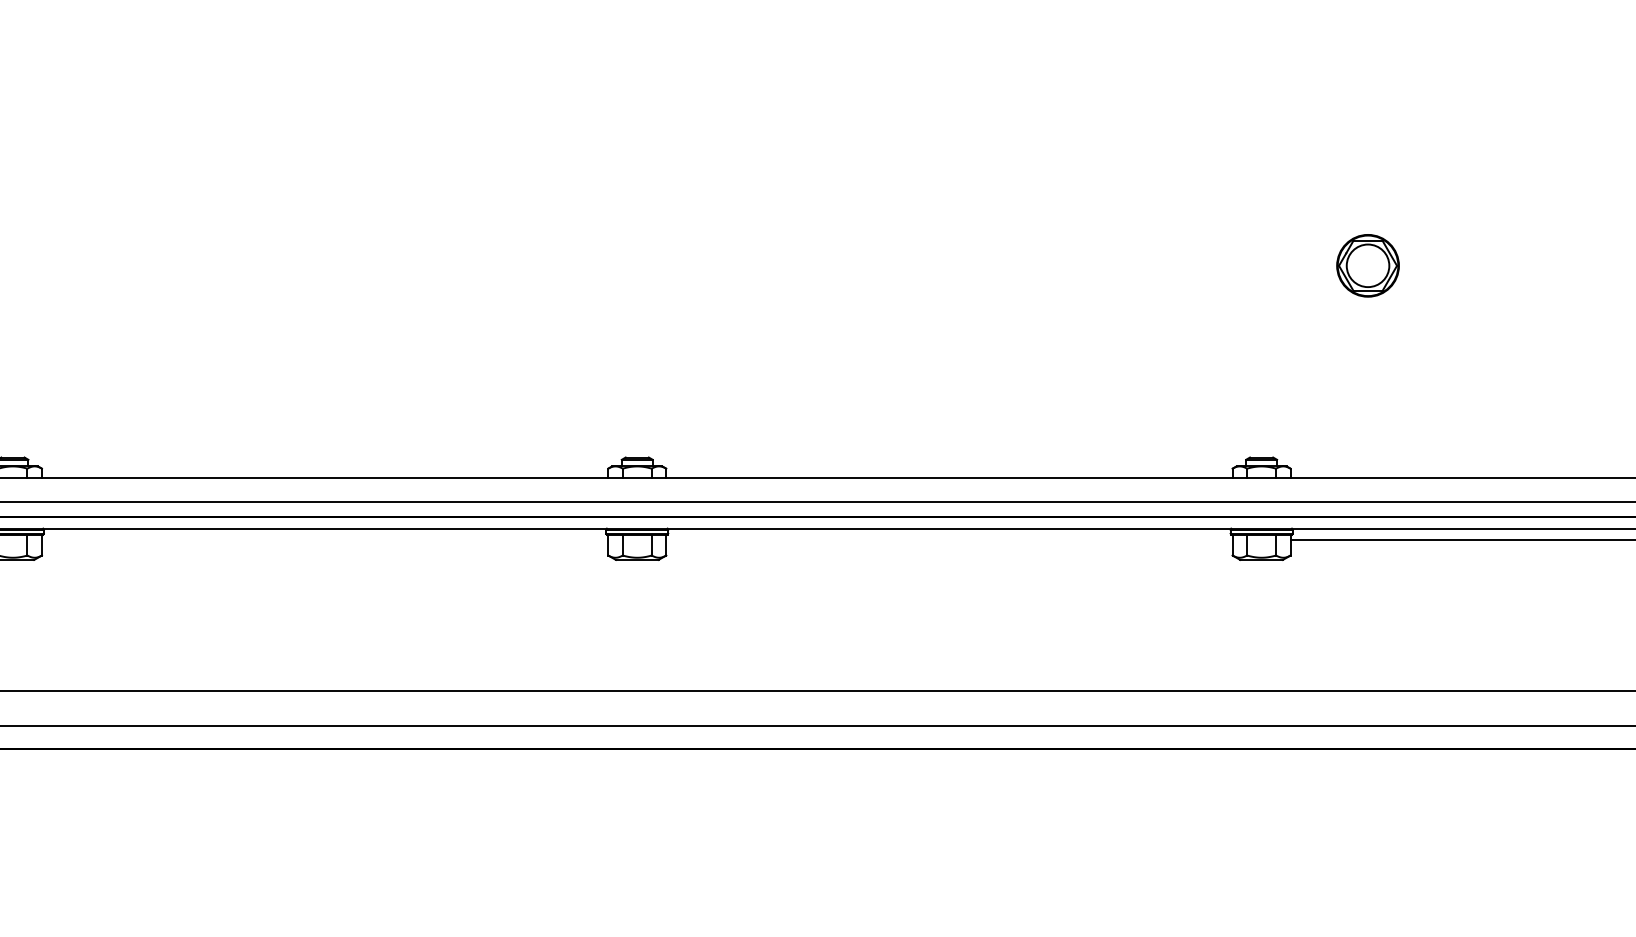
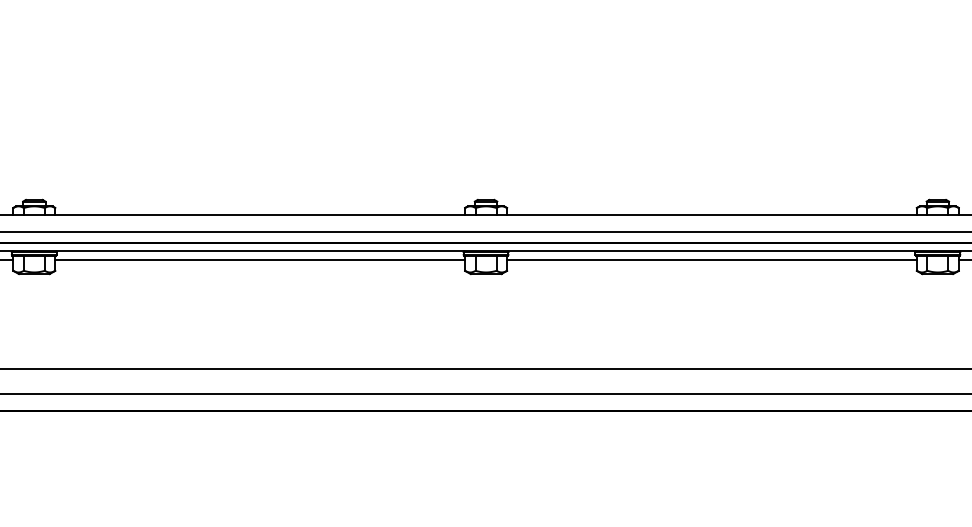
line: (324, 540) -> (259, 259), added
line: (949, 540) -> (712, 259), added

